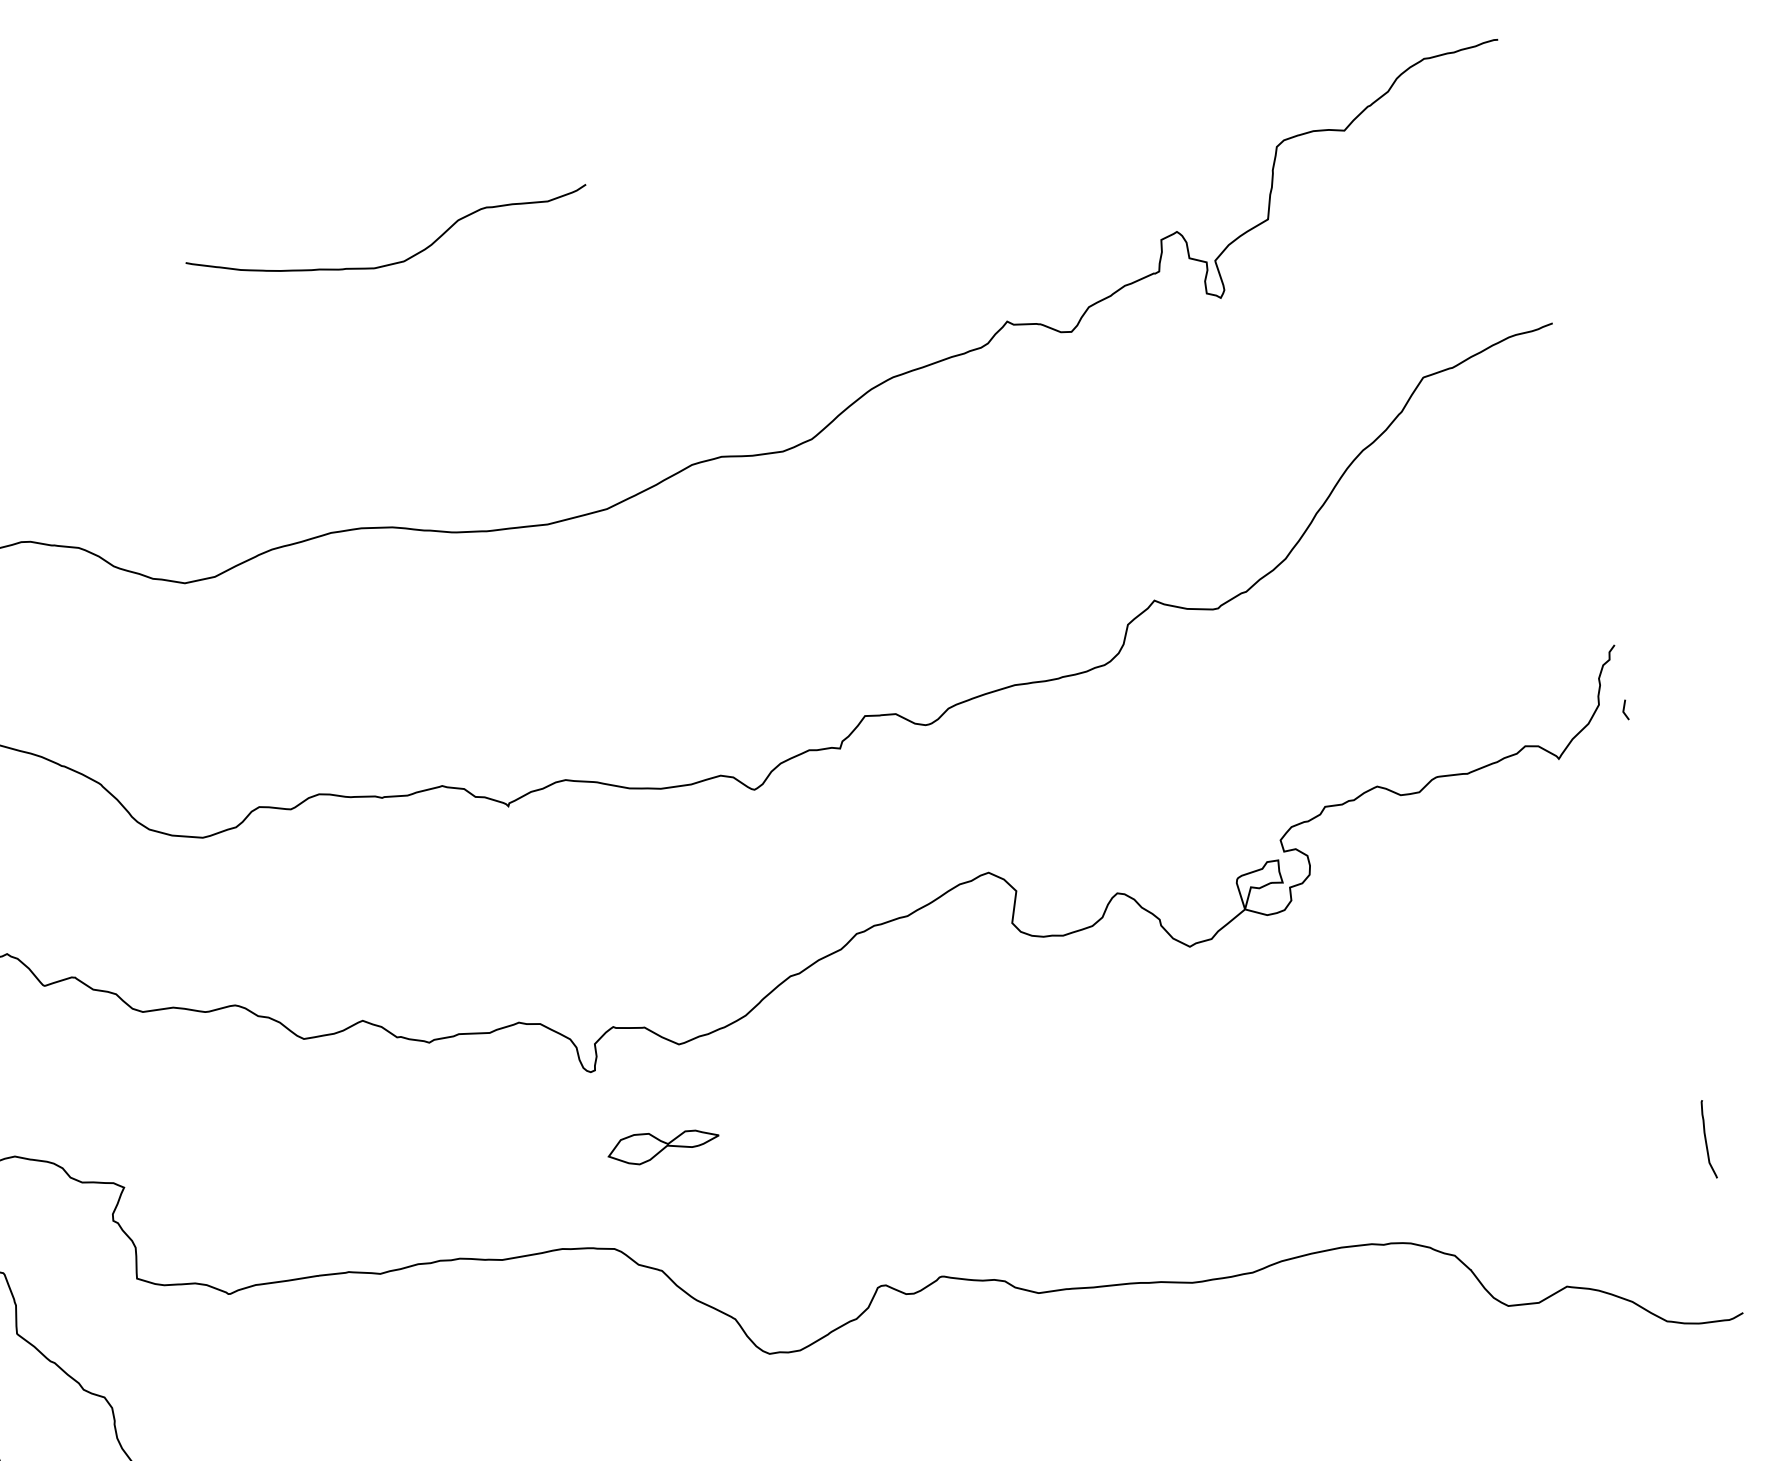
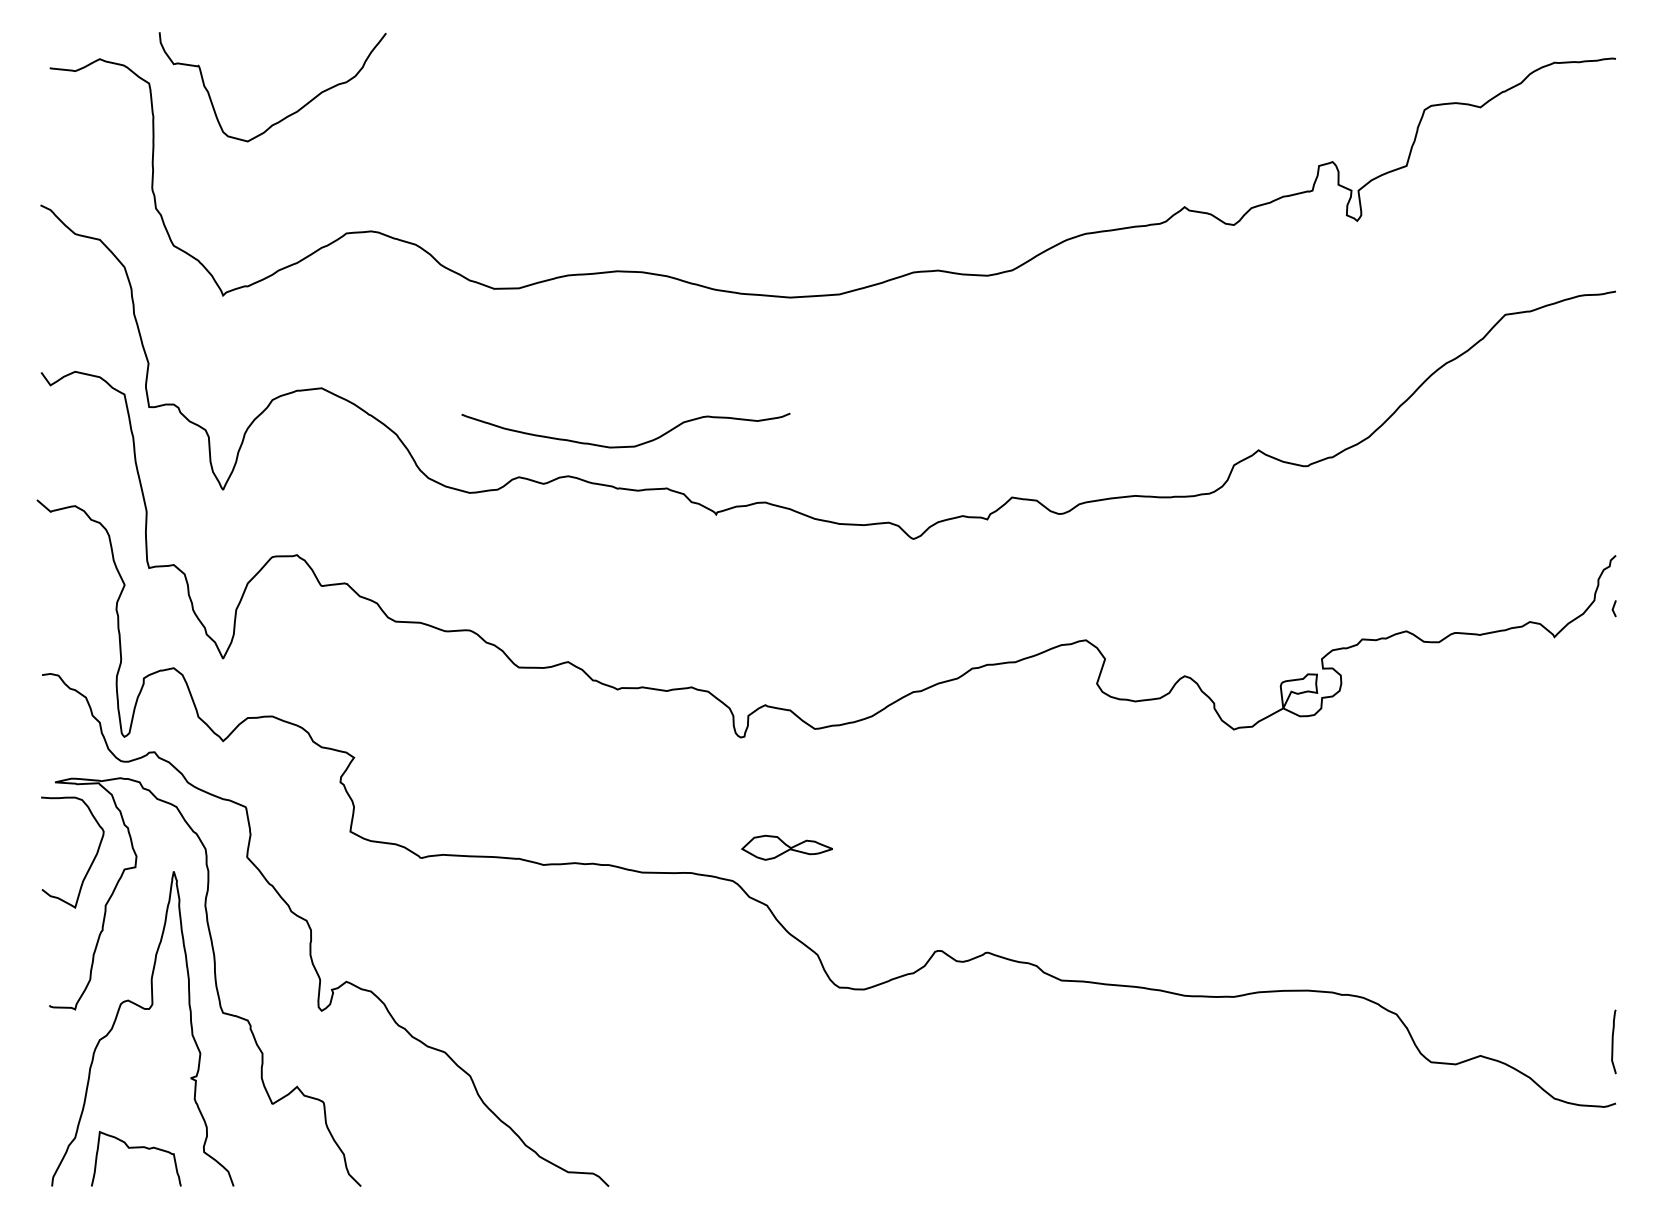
curve: (397, 261) -> (629, 445), moved
curve: (1706, 1139) -> (1613, 1041), moved
part: (662, 1144) -> (786, 847), moved

